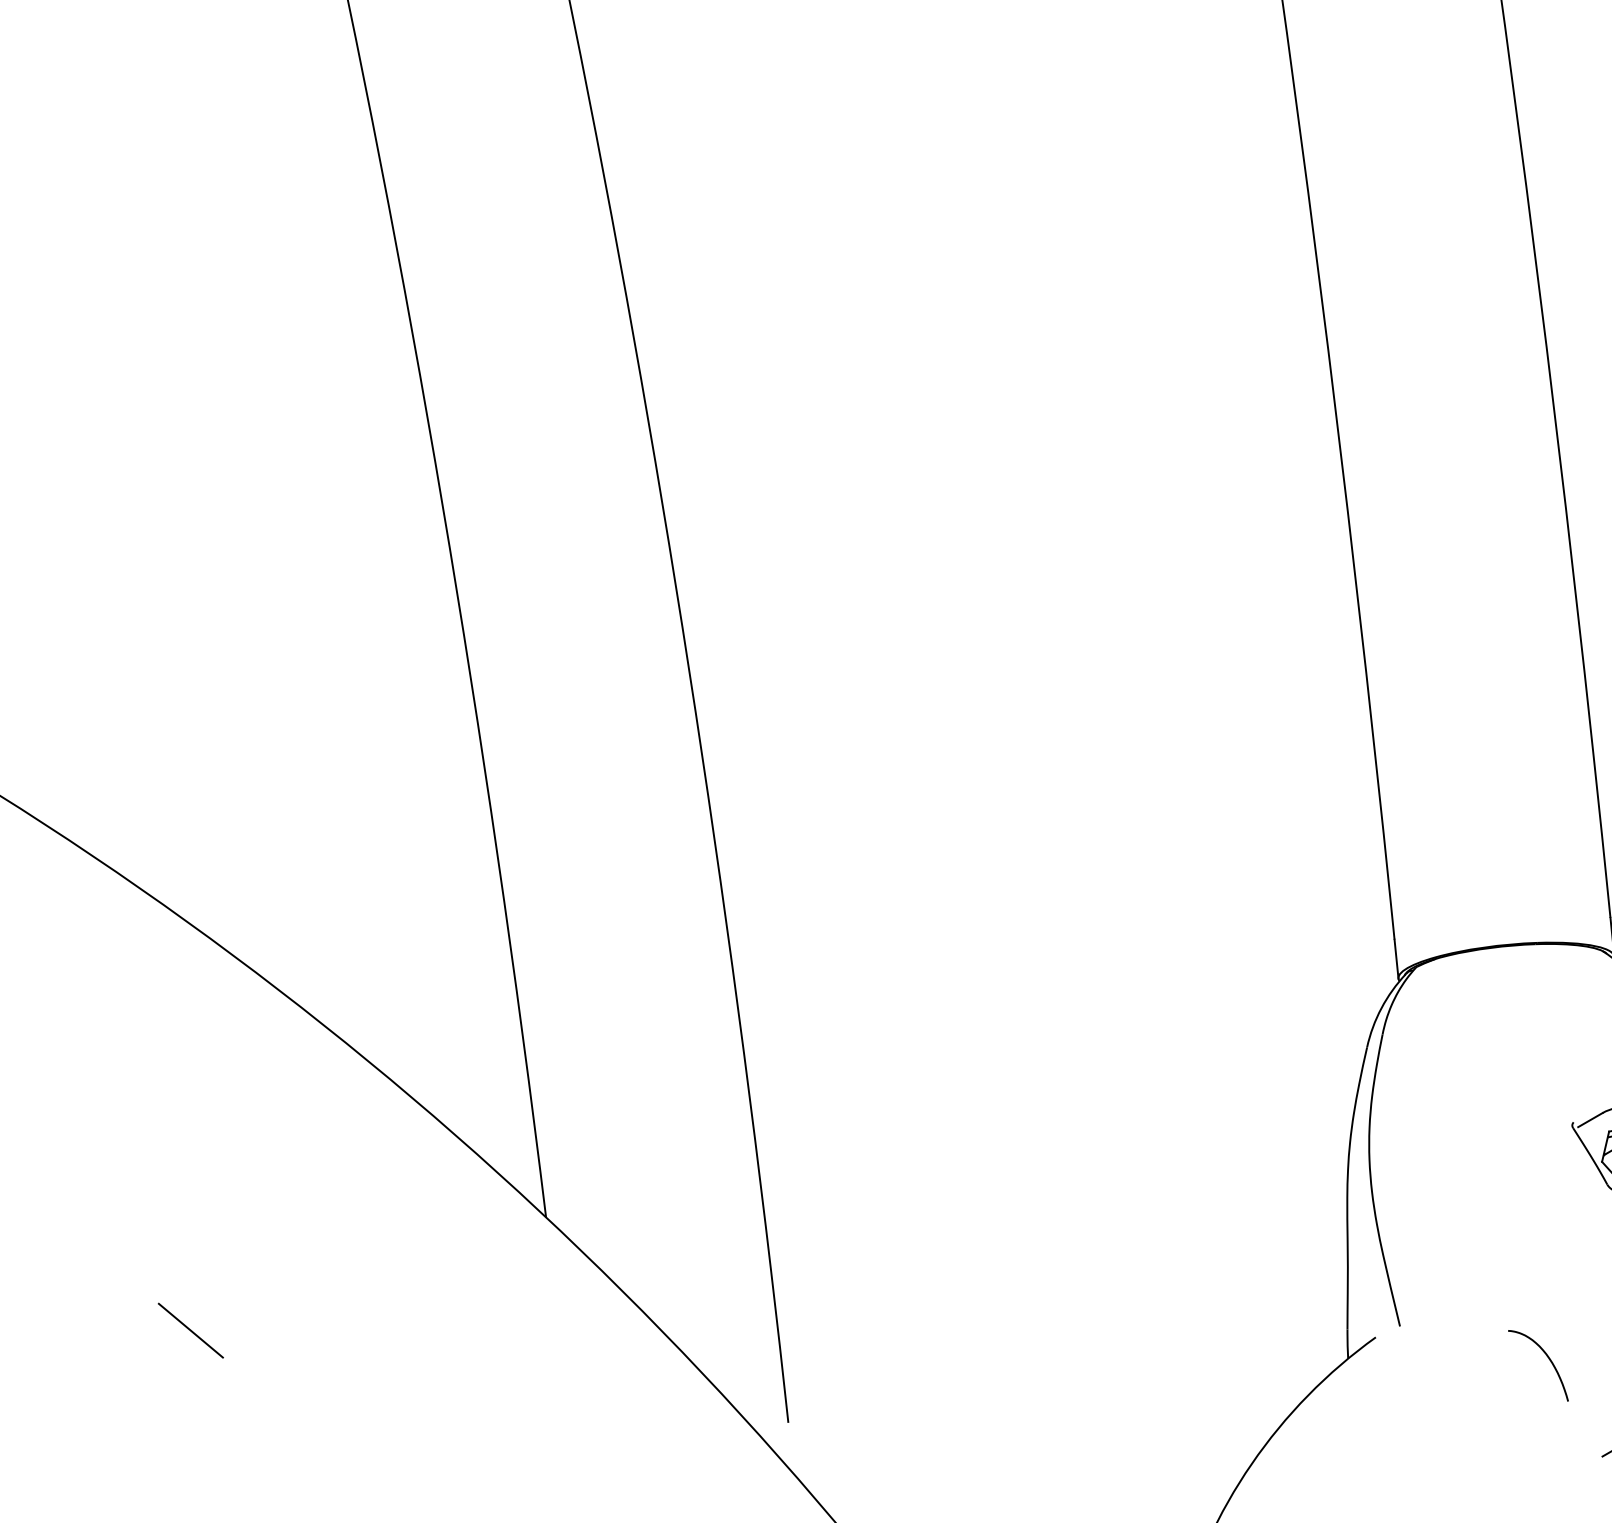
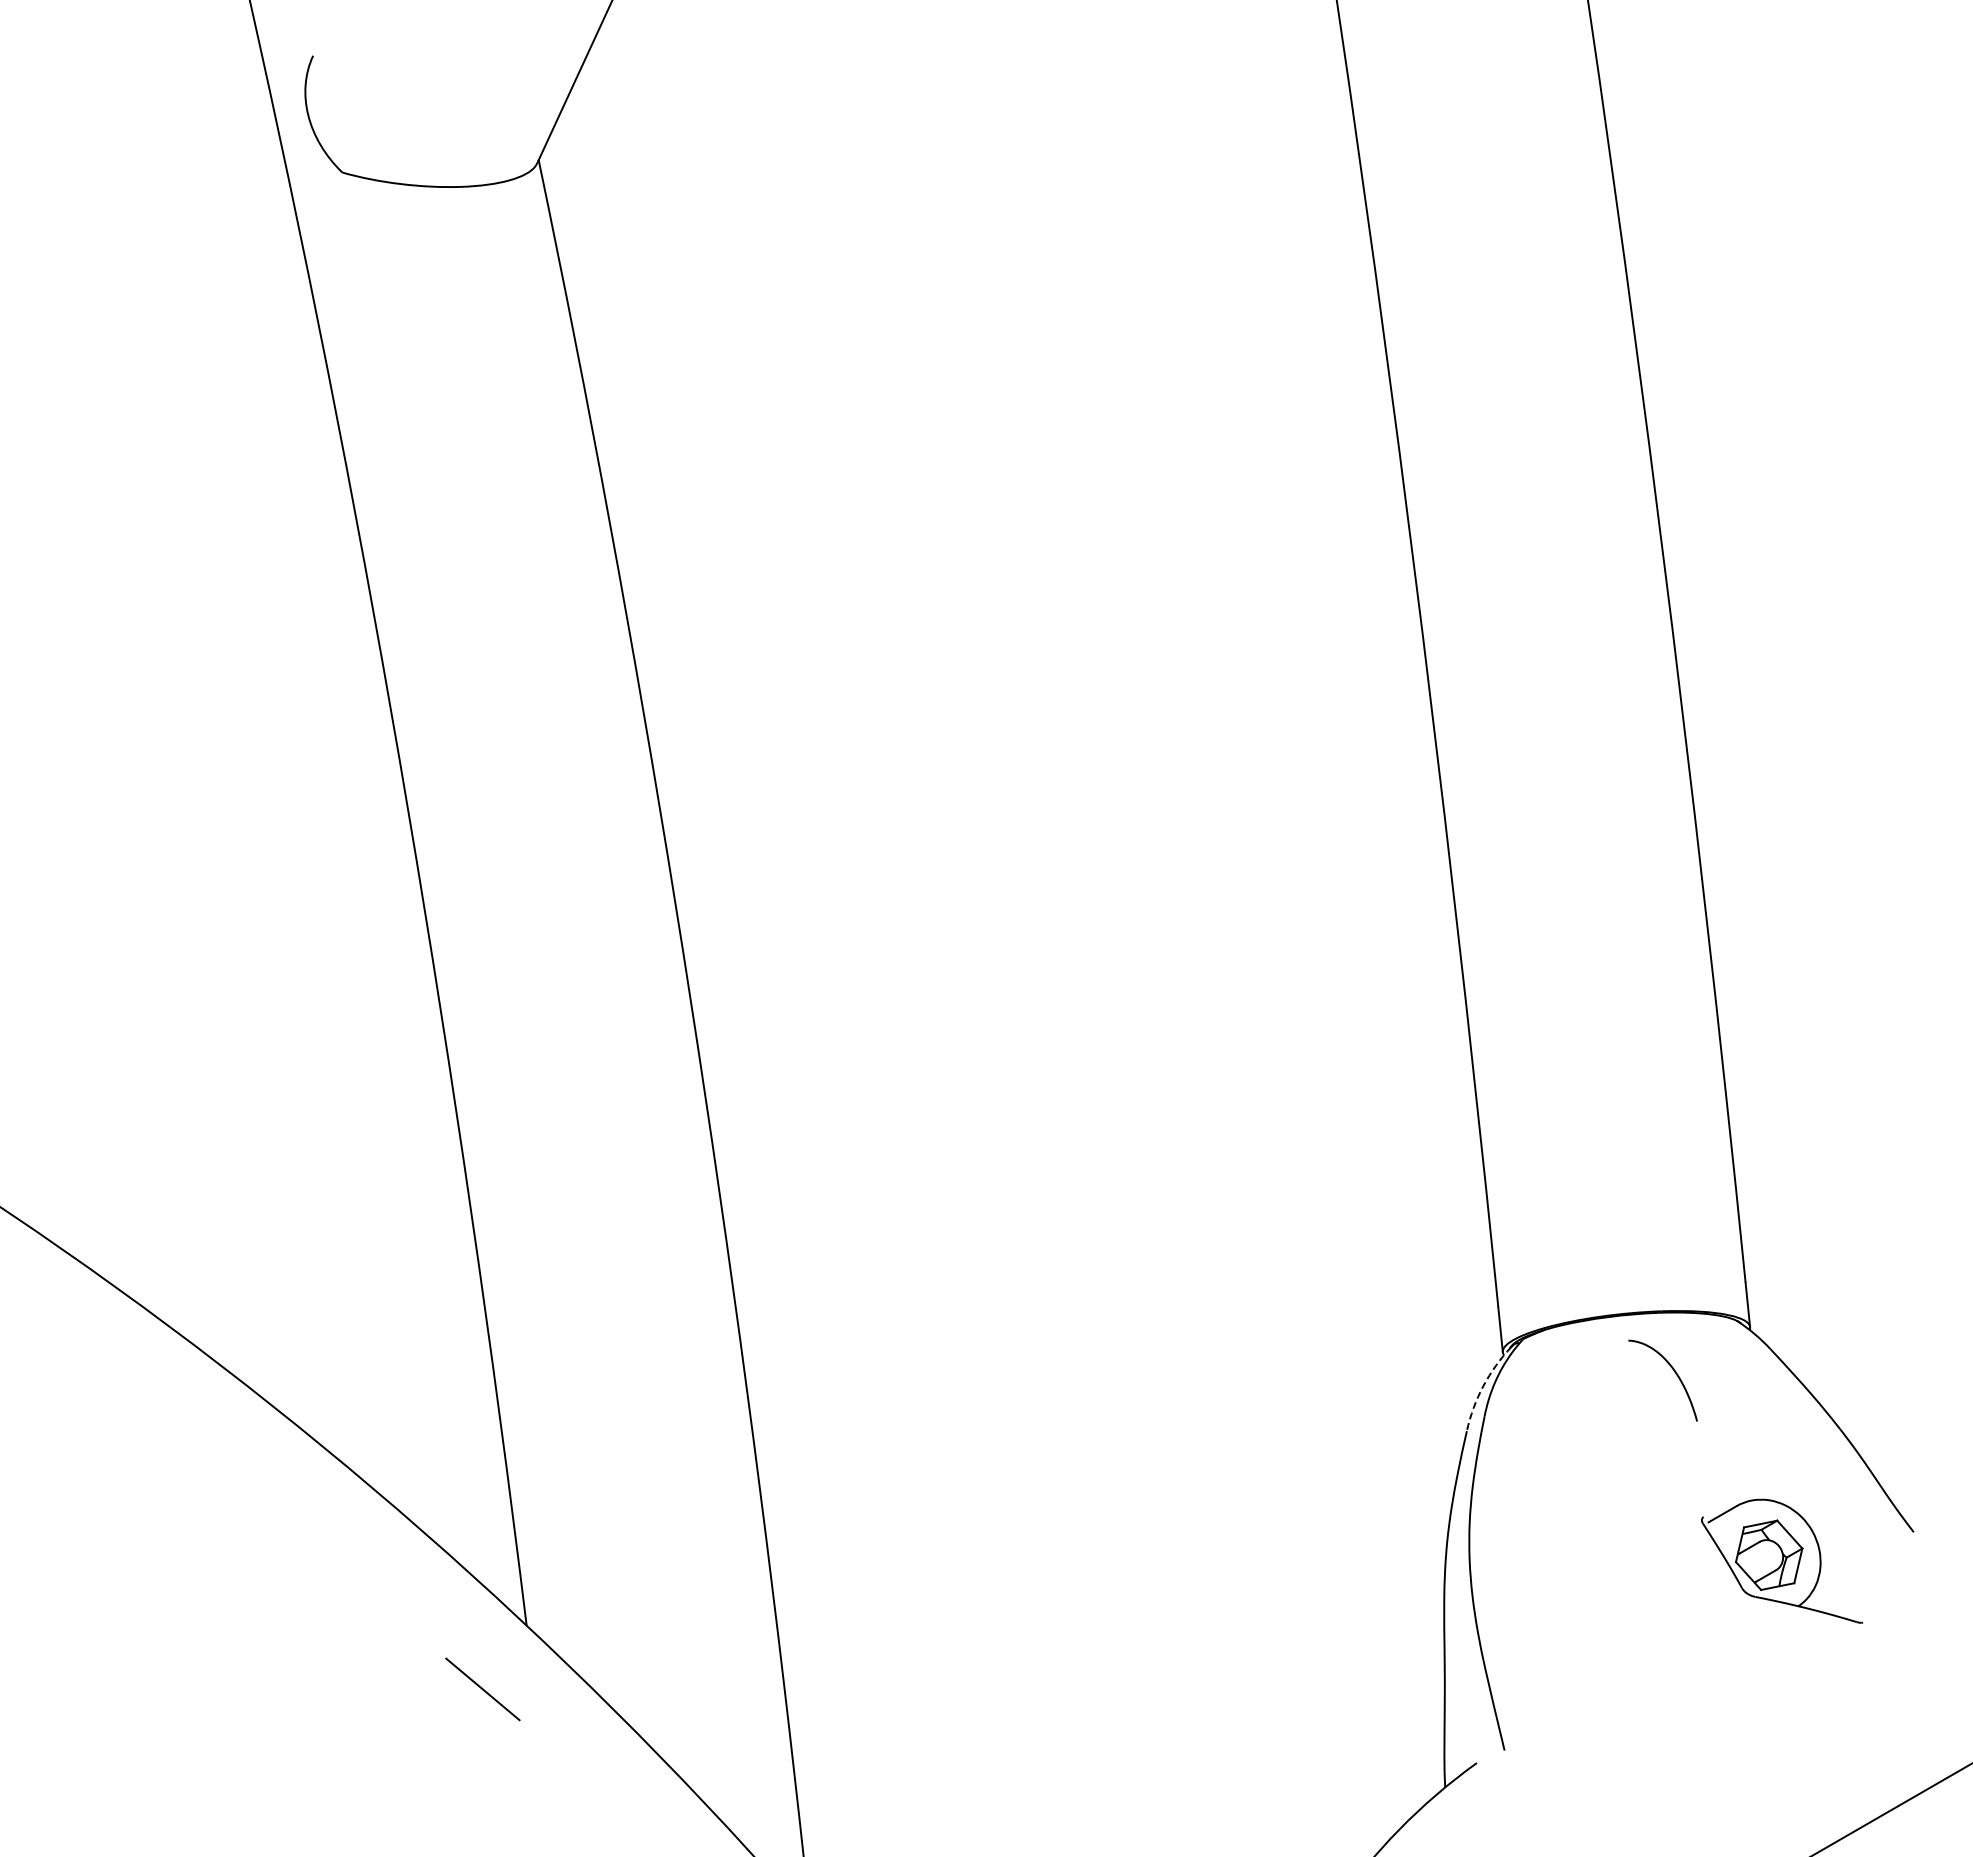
arc: (1381, 1008) -> (1483, 1386), solid -> dashed
line: (190, 1330) -> (482, 1689), moved
curve: (1547, 1357) -> (1673, 1371), moved

